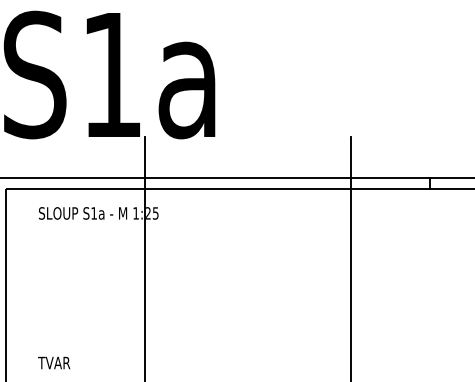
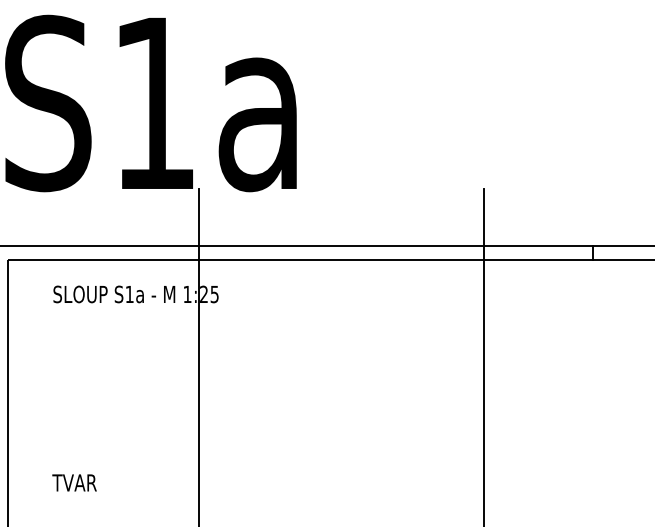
text: (54, 362) -> (74, 482), moved

